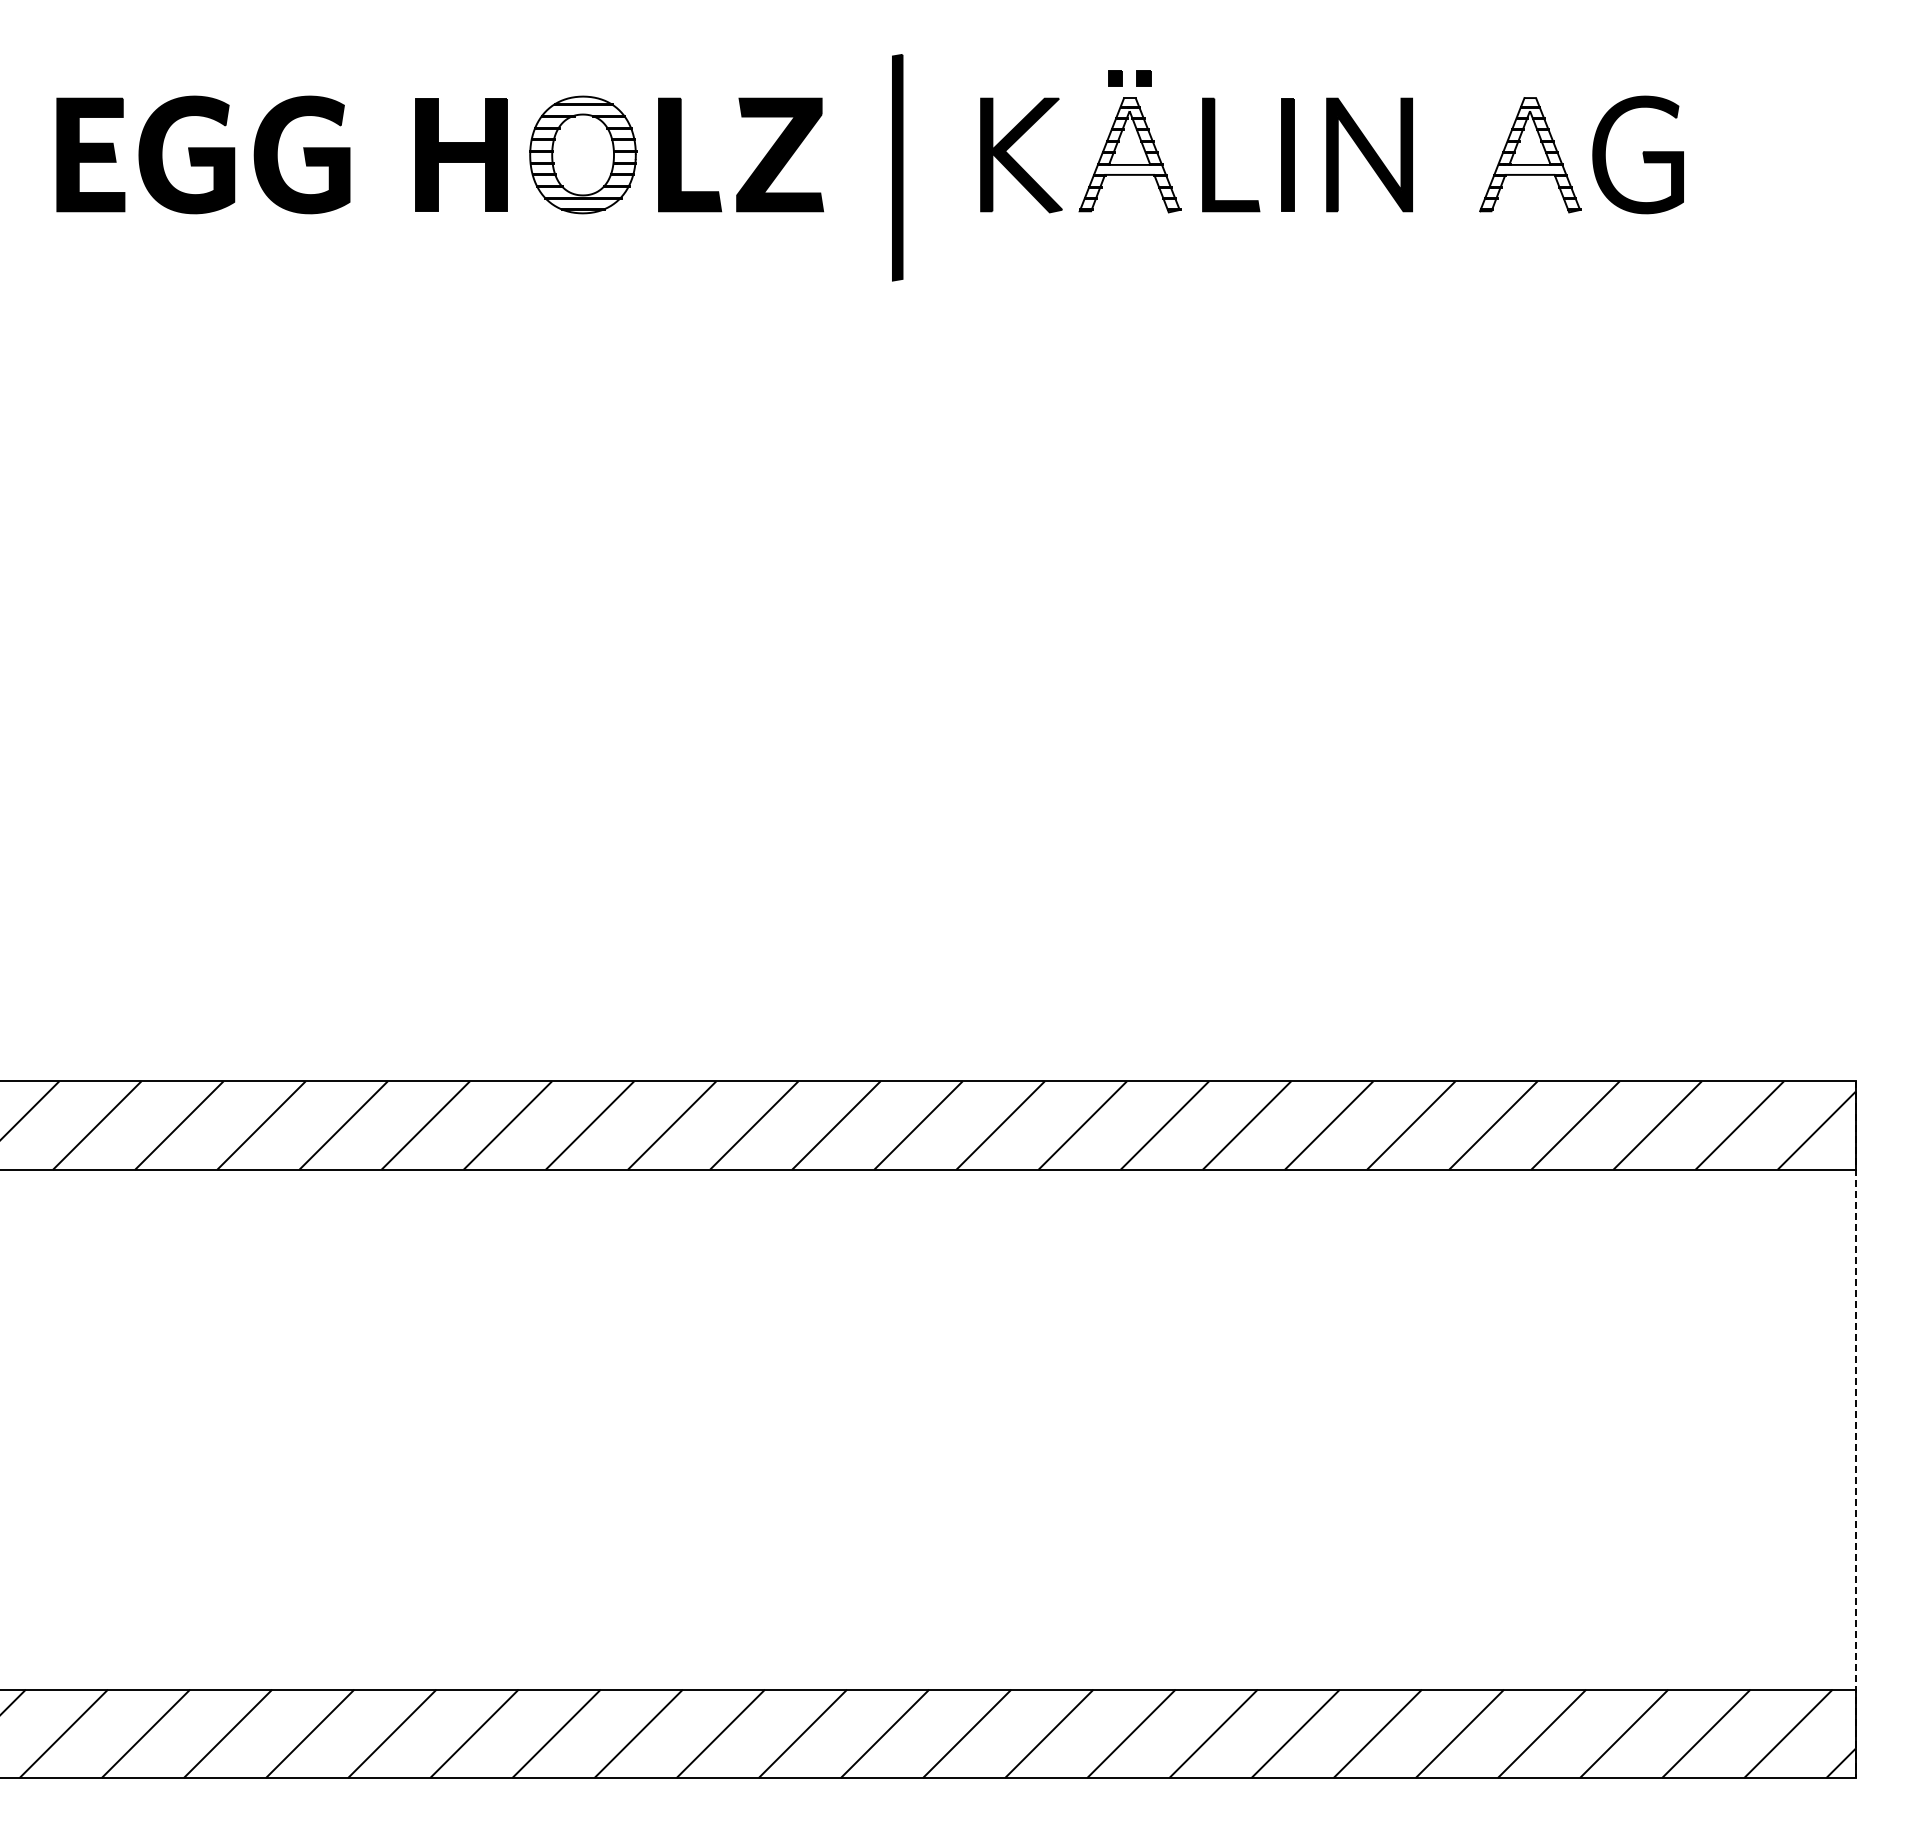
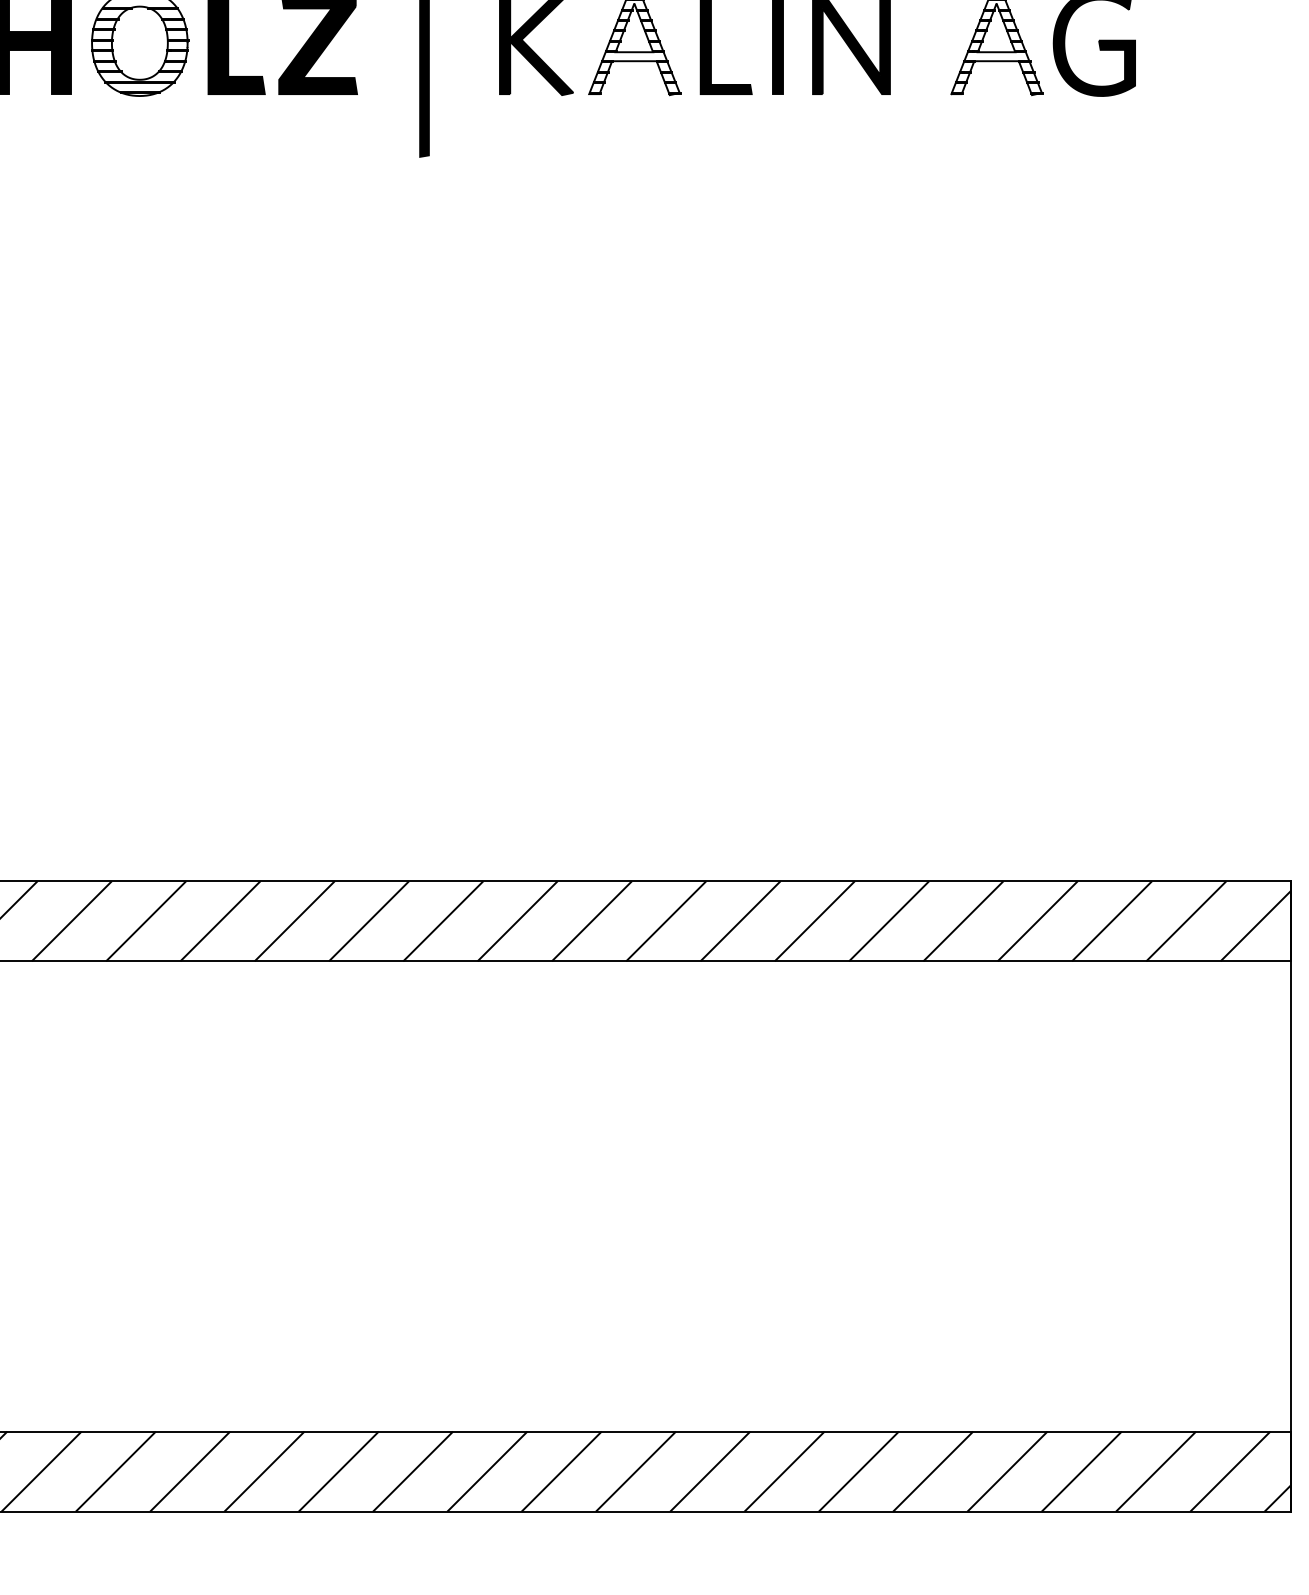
line: (1855, 1430) -> (1291, 1197), dashed -> solid

